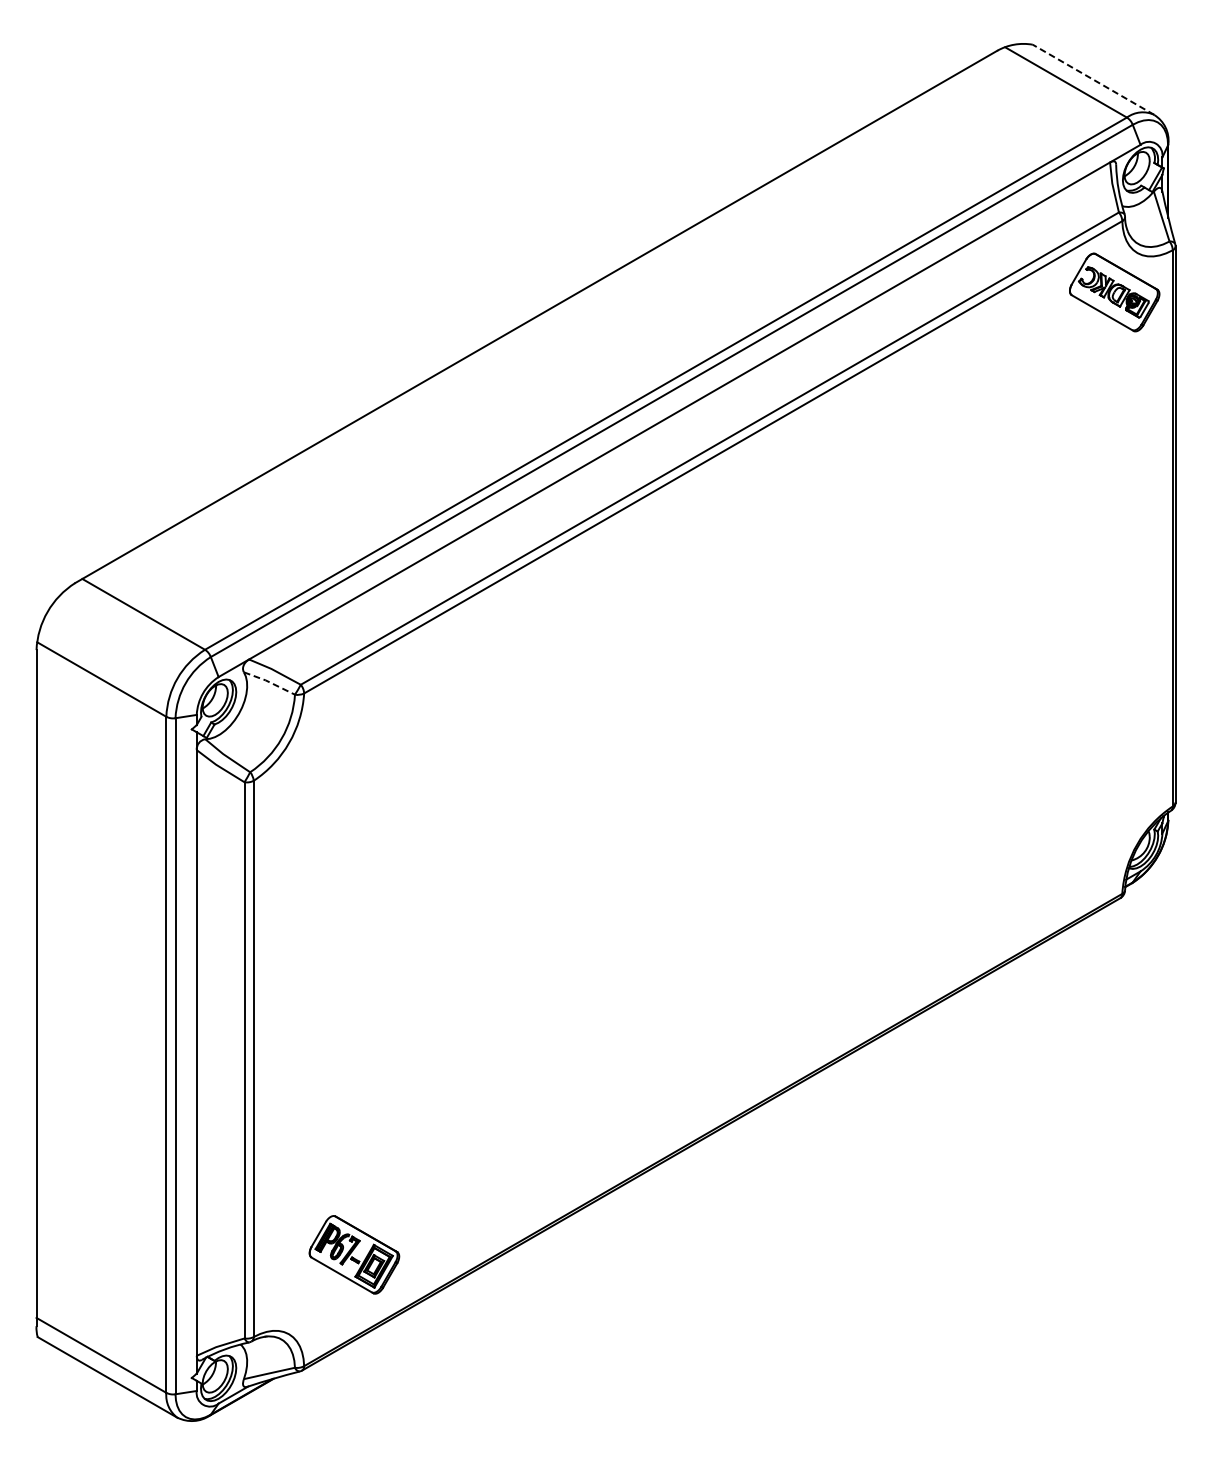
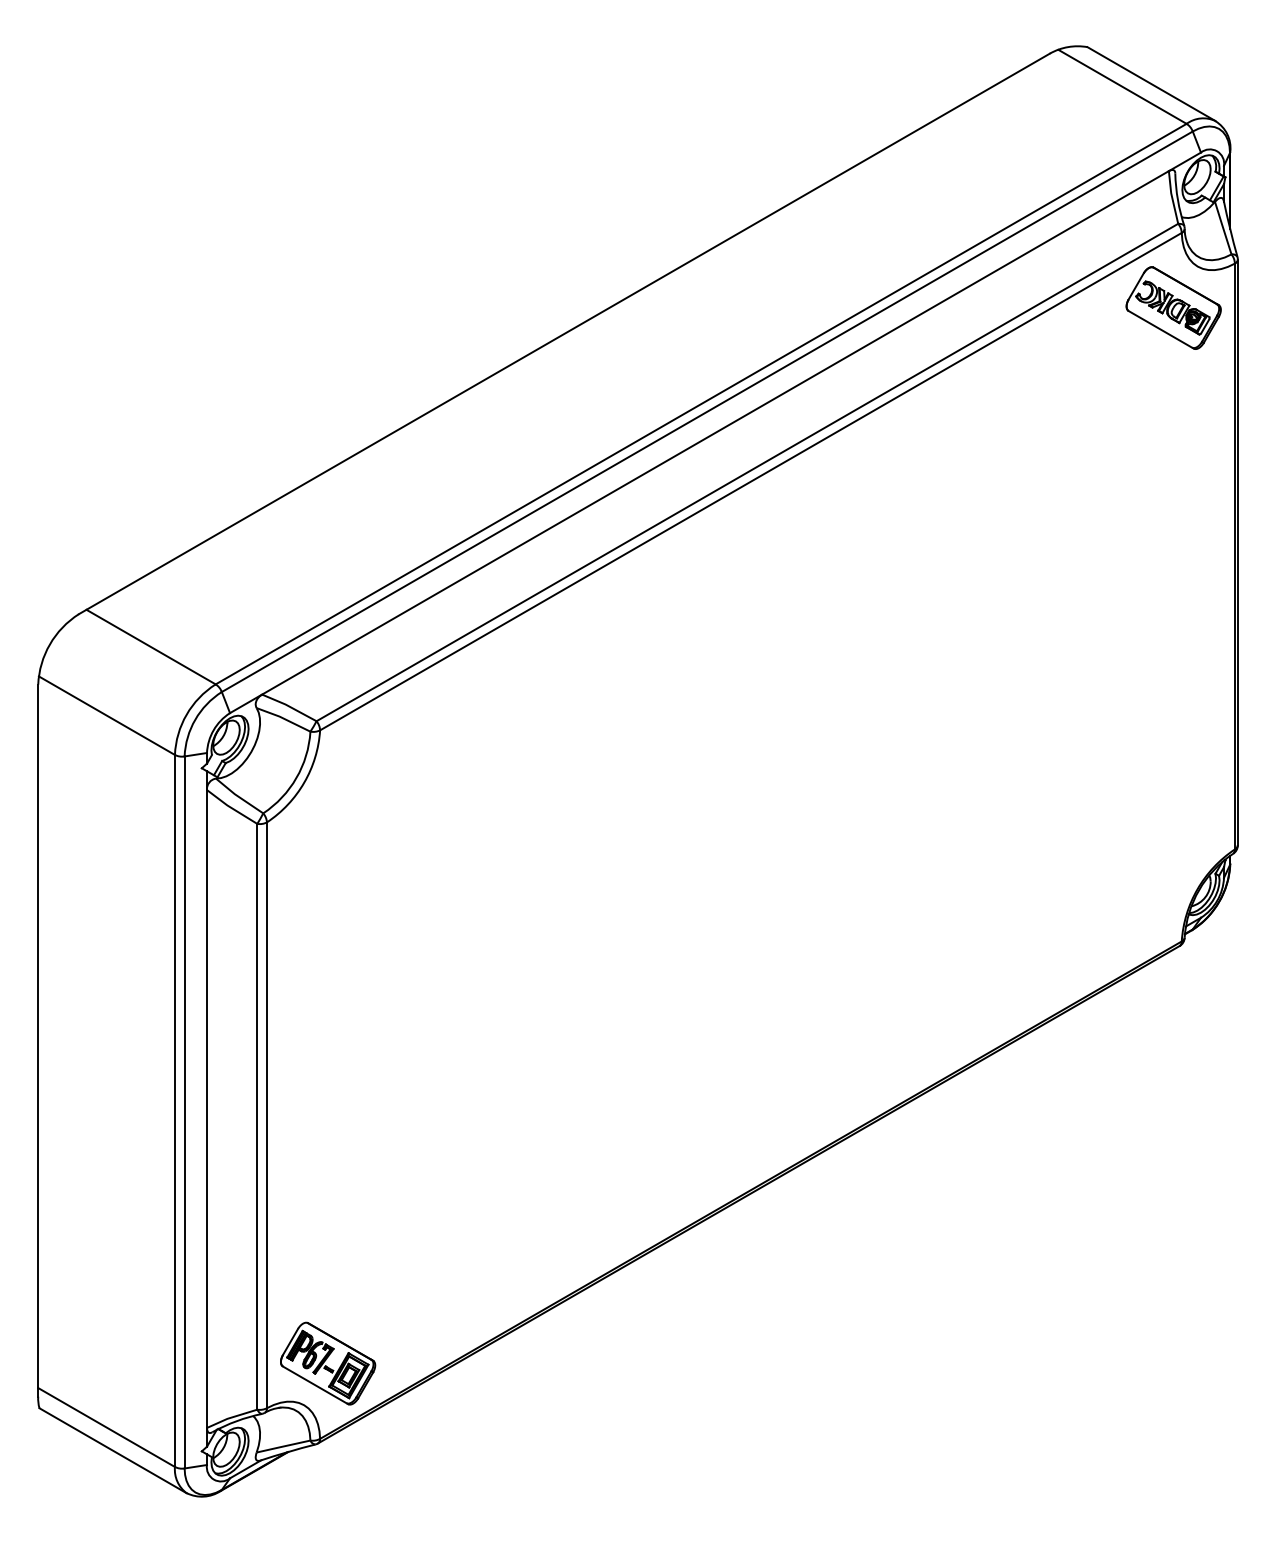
line: (1093, 80) -> (1151, 84), dashed -> solid
line: (270, 682) -> (284, 718), dashed -> solid
part: (354, 1254) -> (328, 1363), moved

